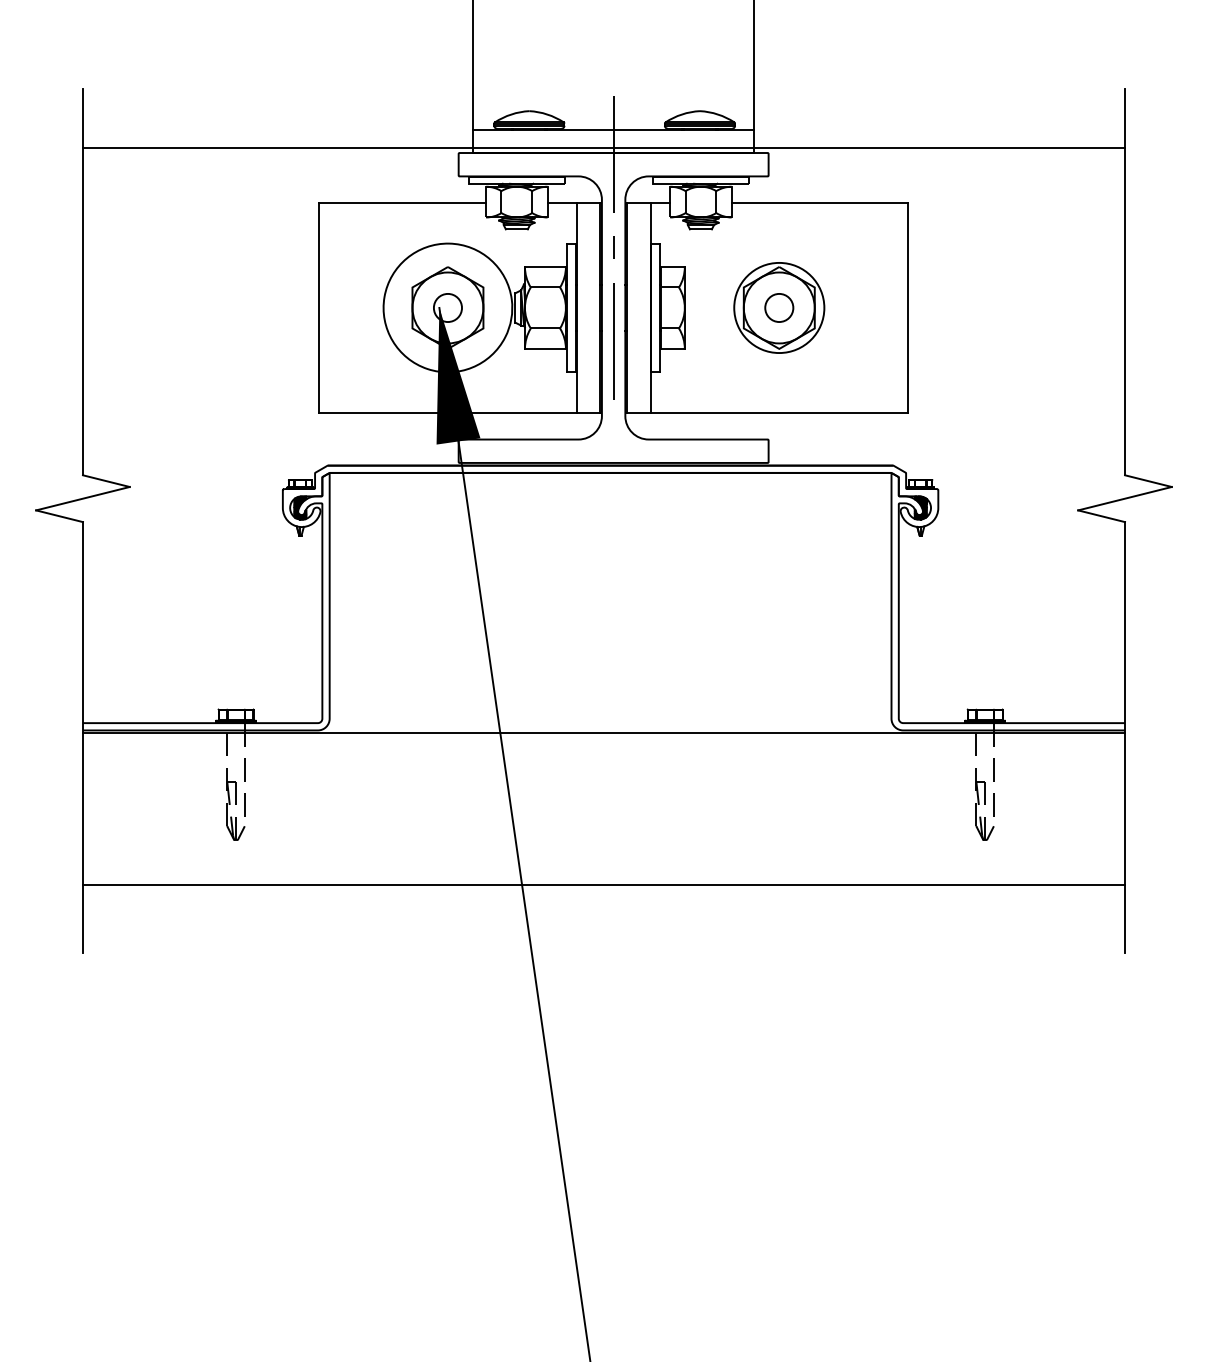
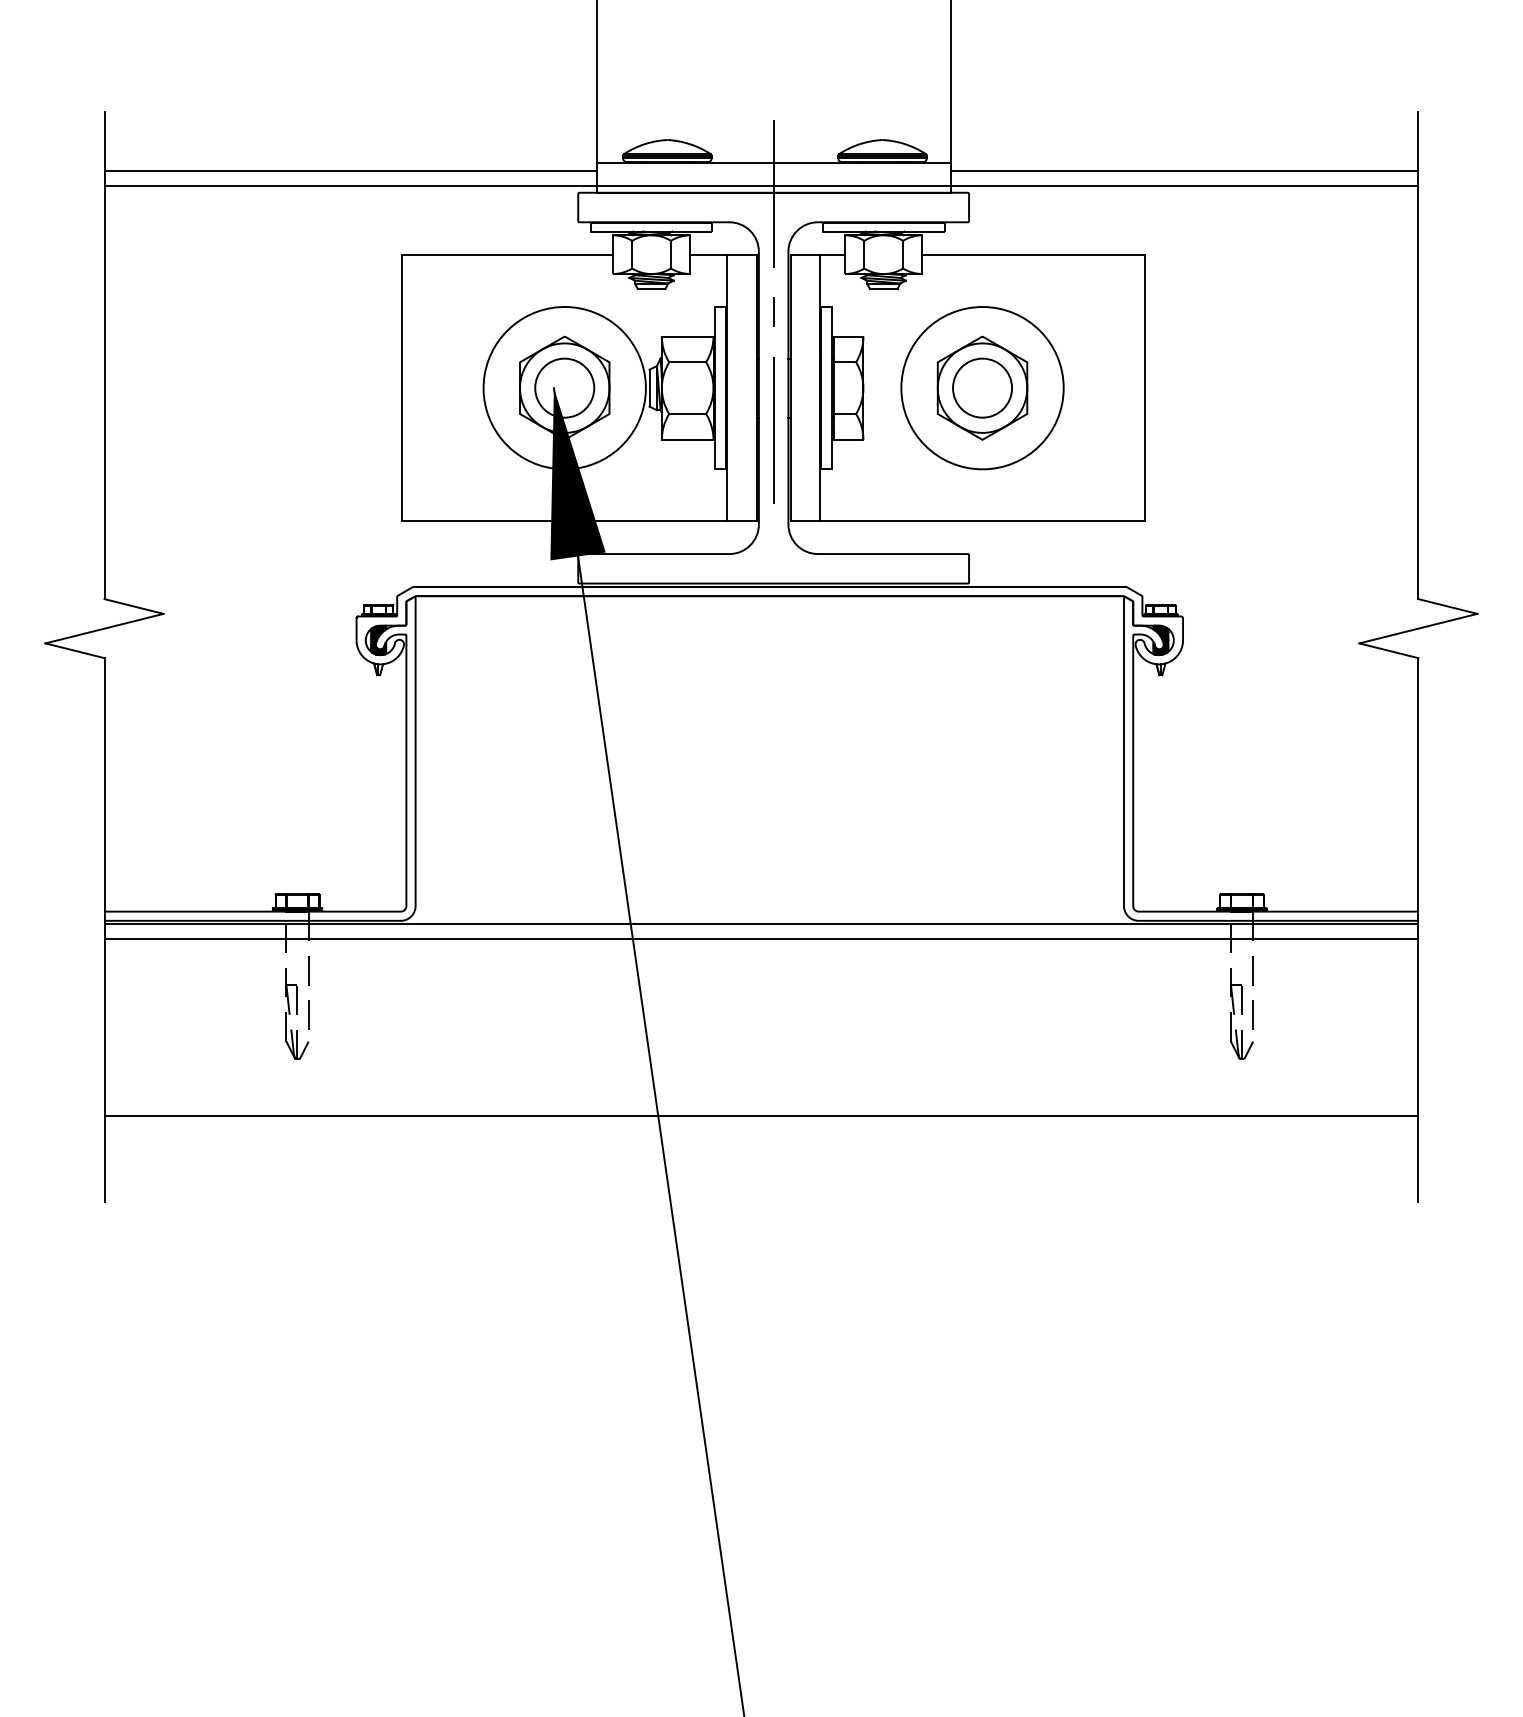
line: (278, 136) -> (350, 171), added
line: (939, 136) -> (1184, 171), added
circle: (447, 307) -> (564, 387), size x1.67
circle: (779, 307) -> (982, 387), size x1.67
circle: (779, 308) -> (982, 388), size x1.43
line: (604, 744) -> (761, 938), added

